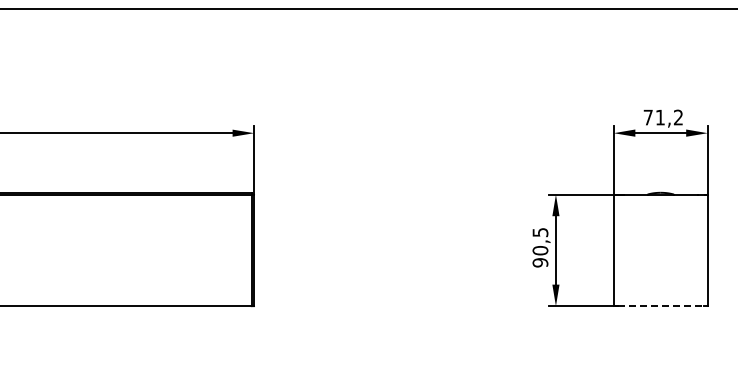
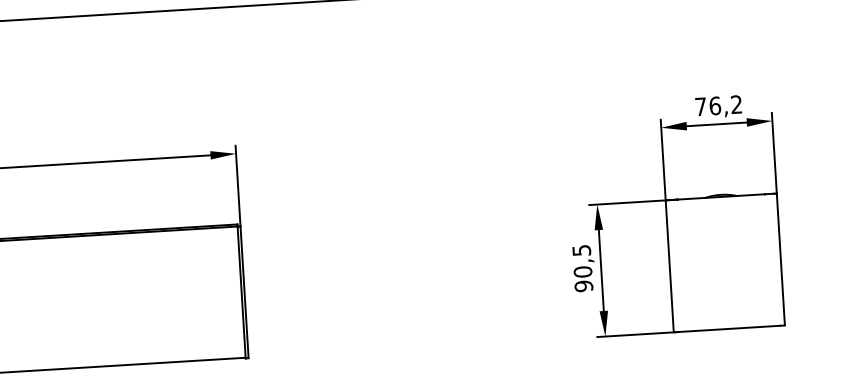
text: (660, 117) -> (715, 105), 71,2 -> 76,2
line: (661, 306) -> (730, 329), dashed -> solid

